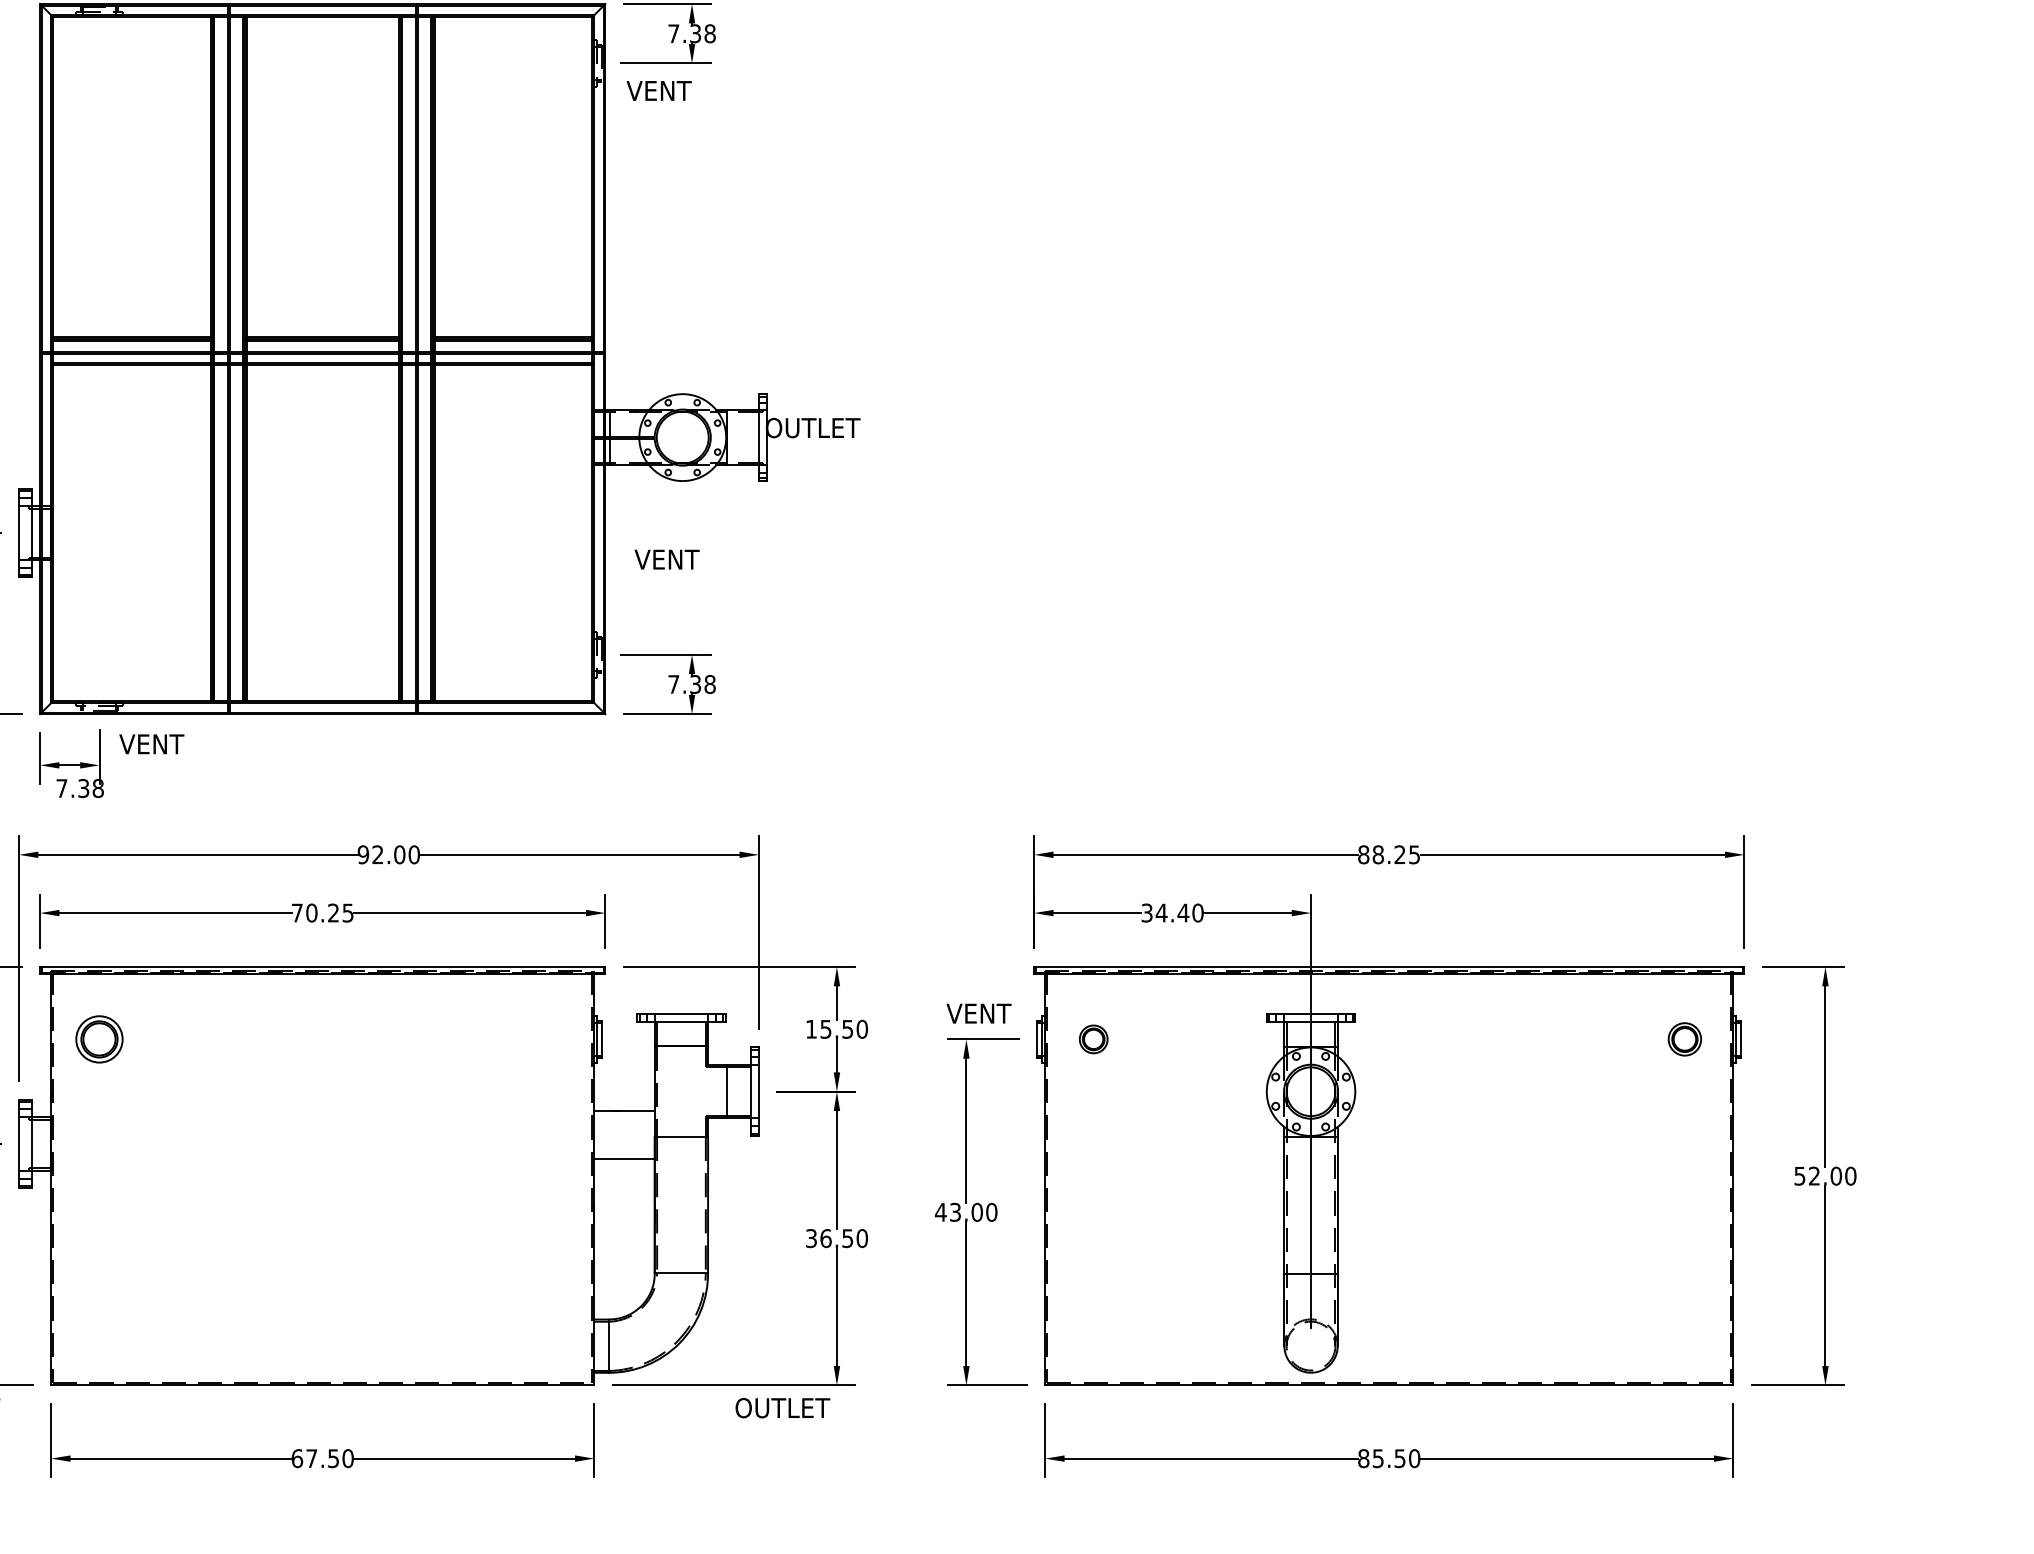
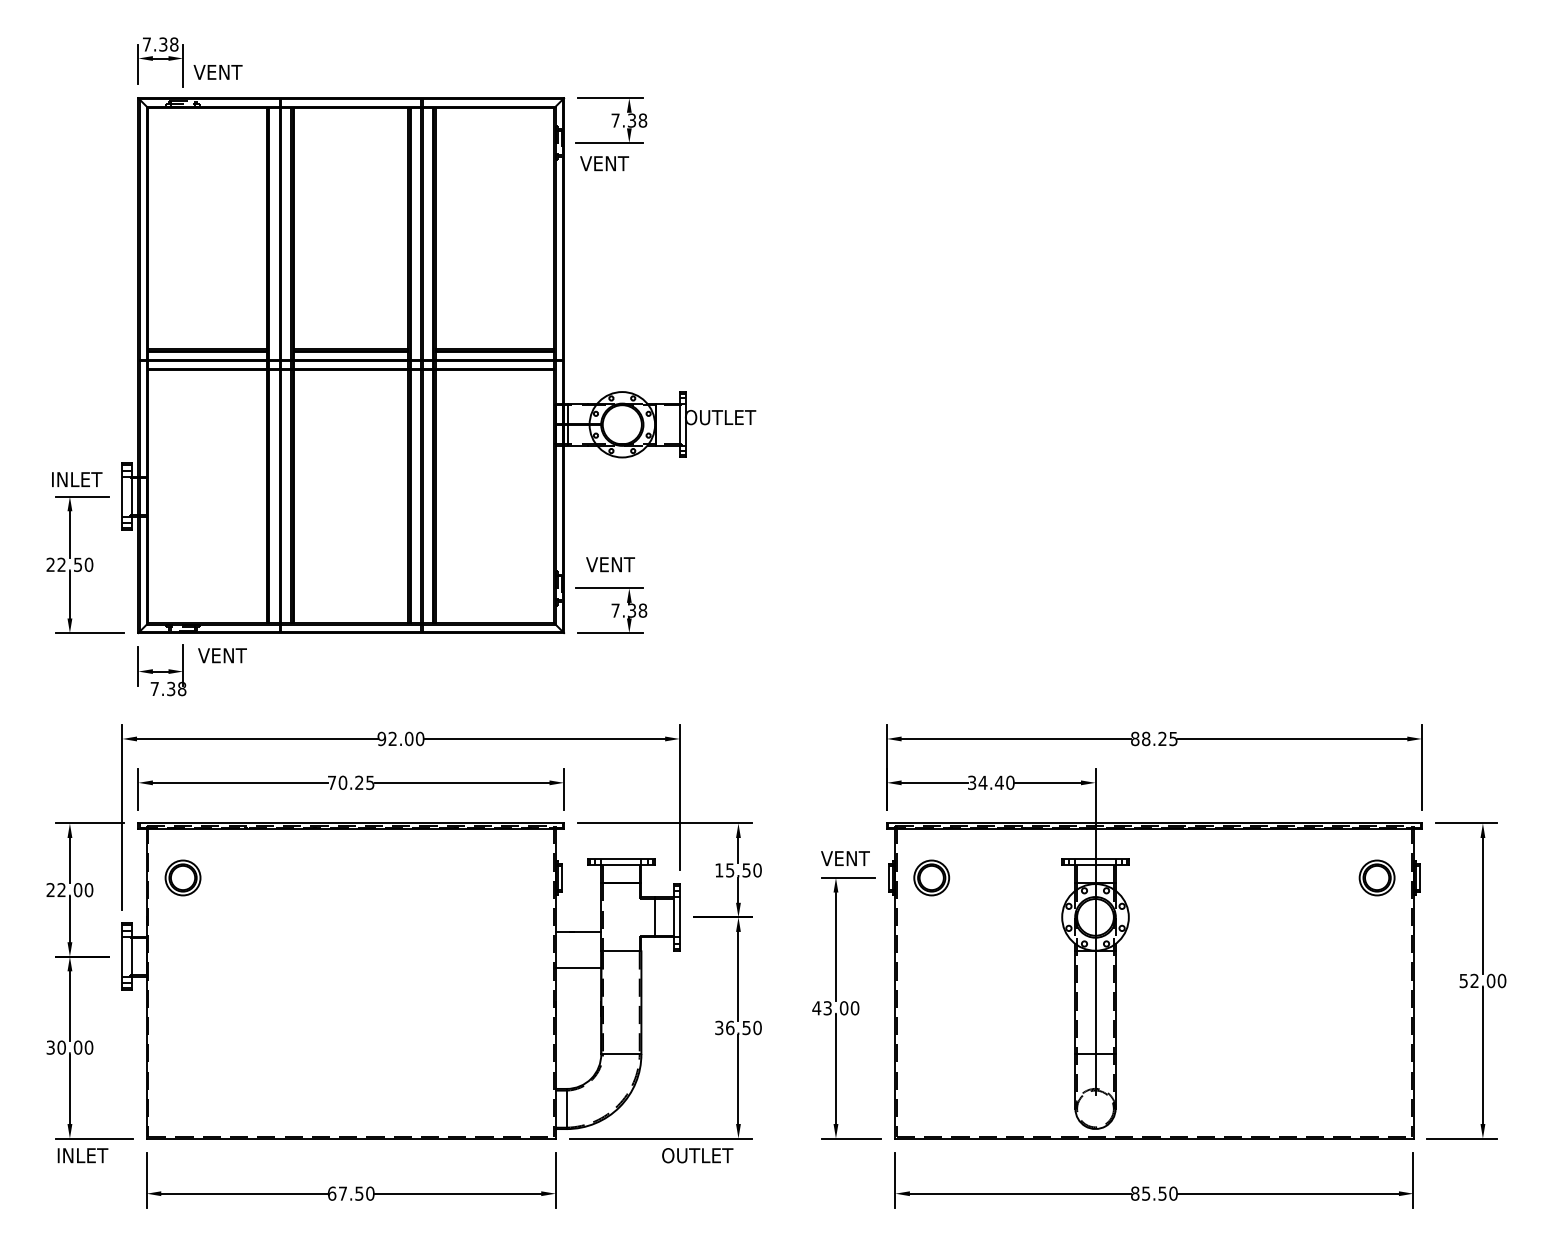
text: (667, 559) -> (610, 564), moved
part: (1093, 1038) -> (931, 877), size x1.67
part: (1684, 1038) -> (1376, 877), size x1.43

